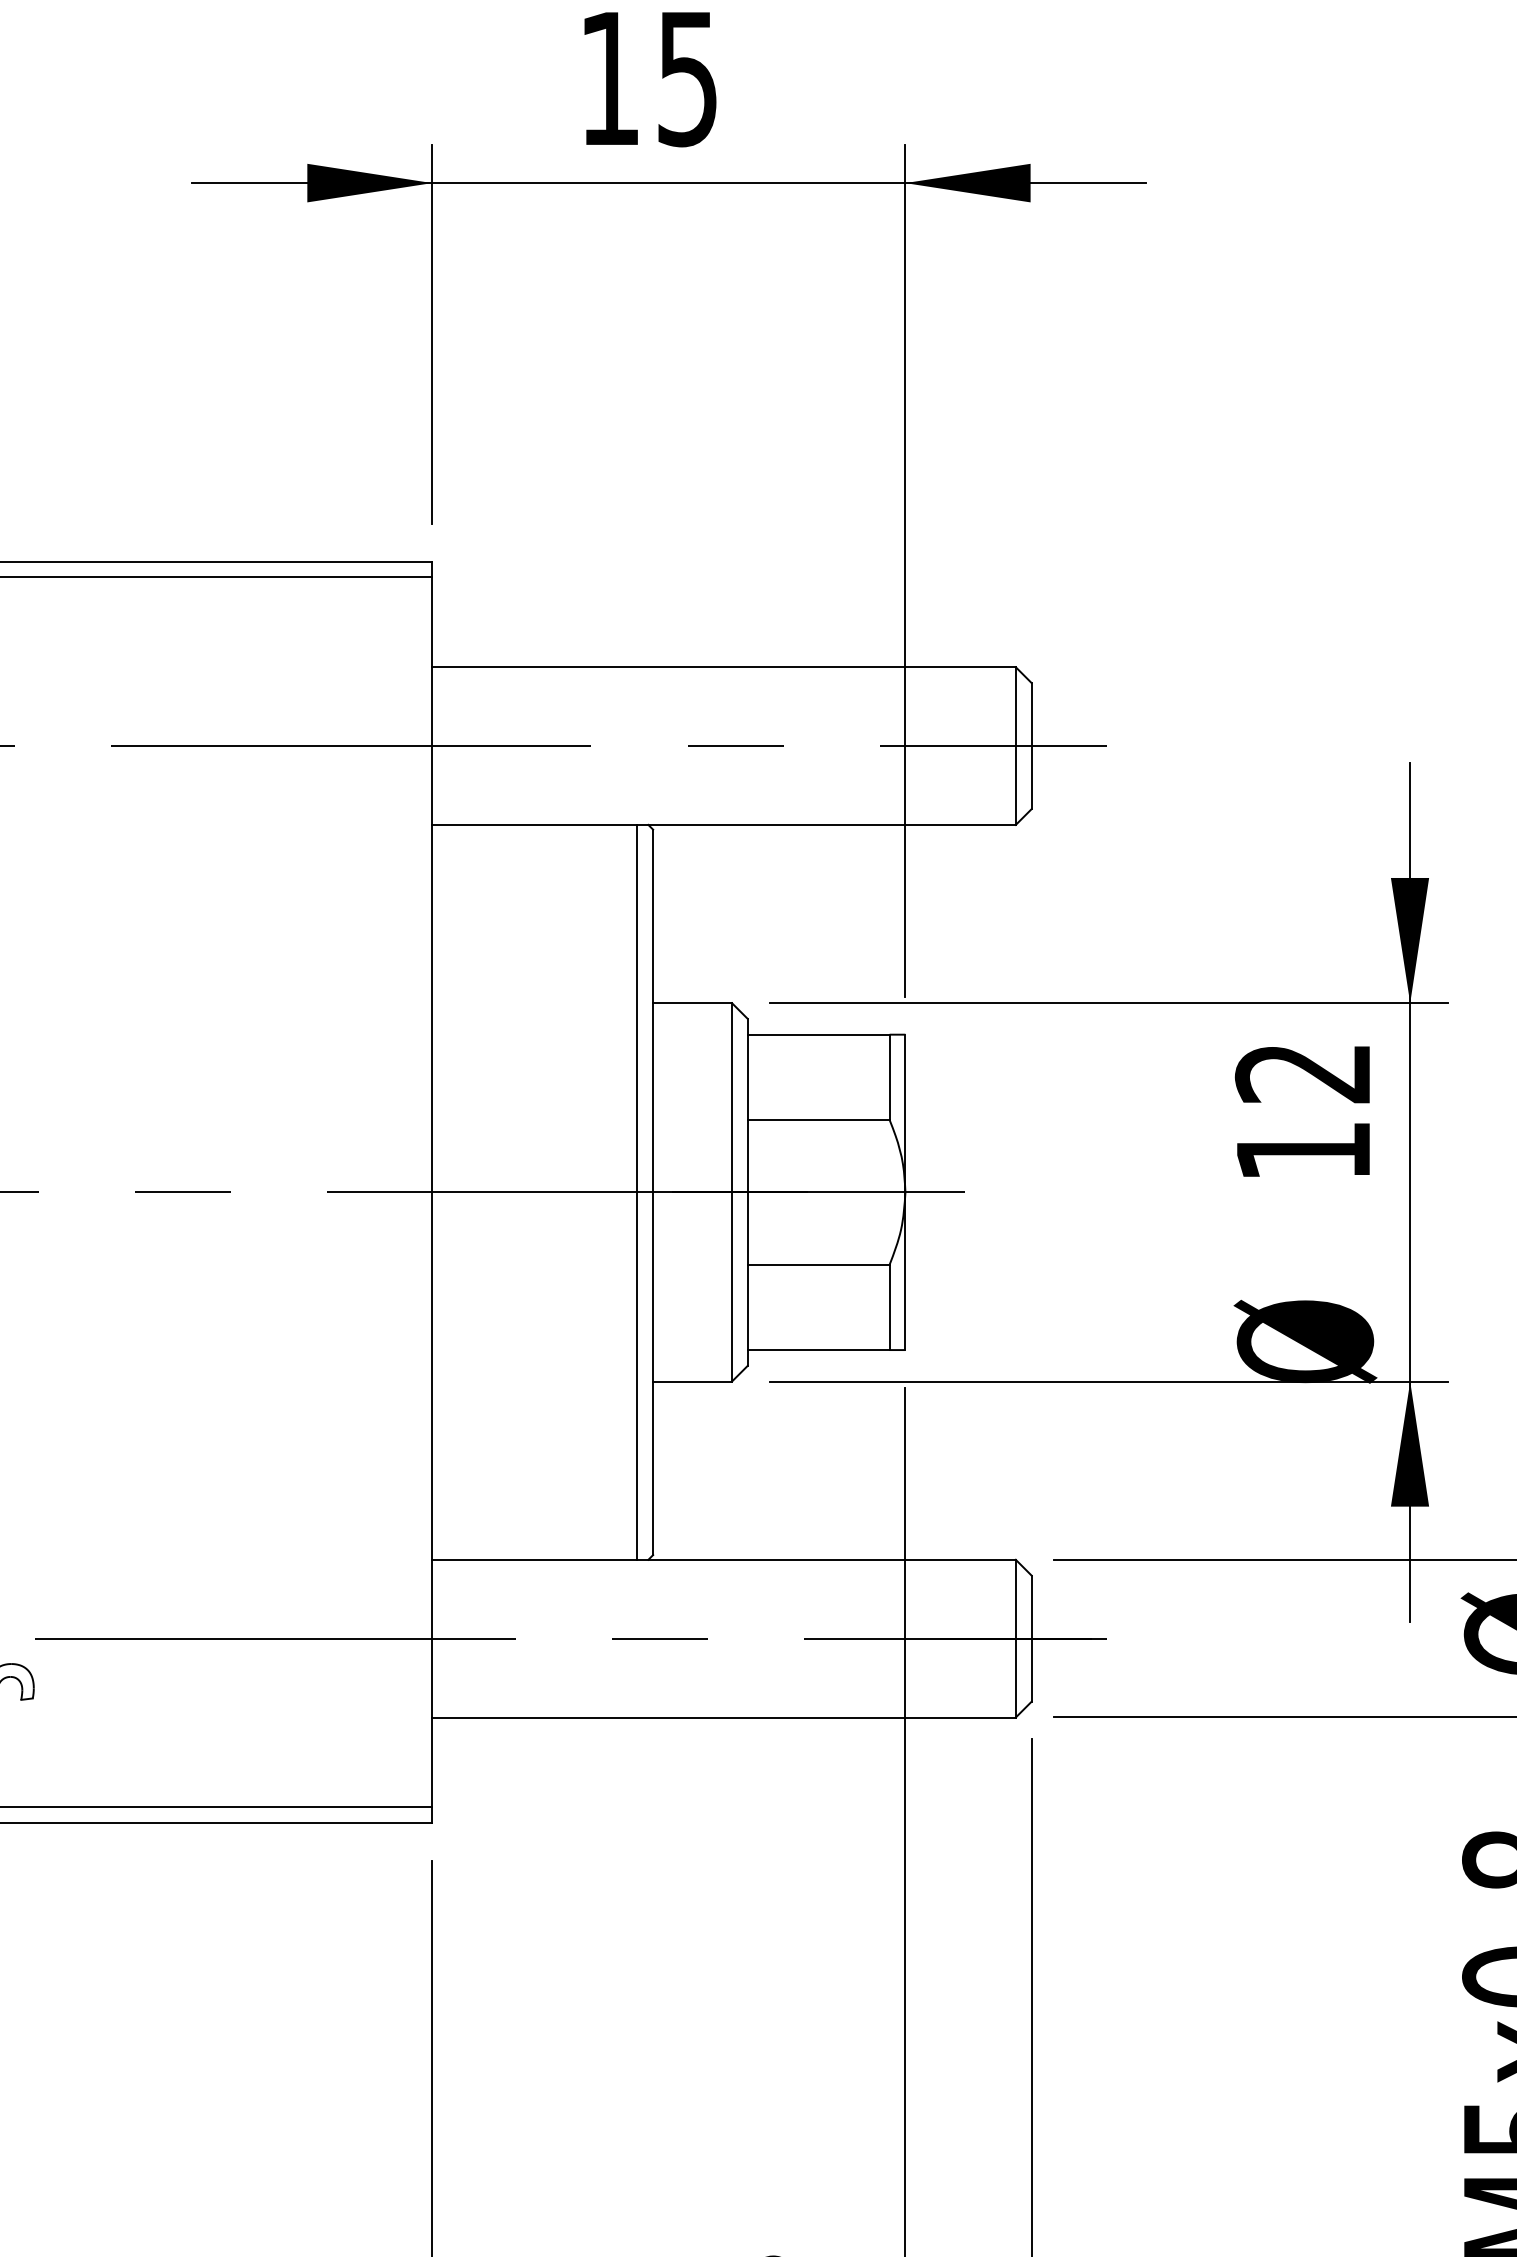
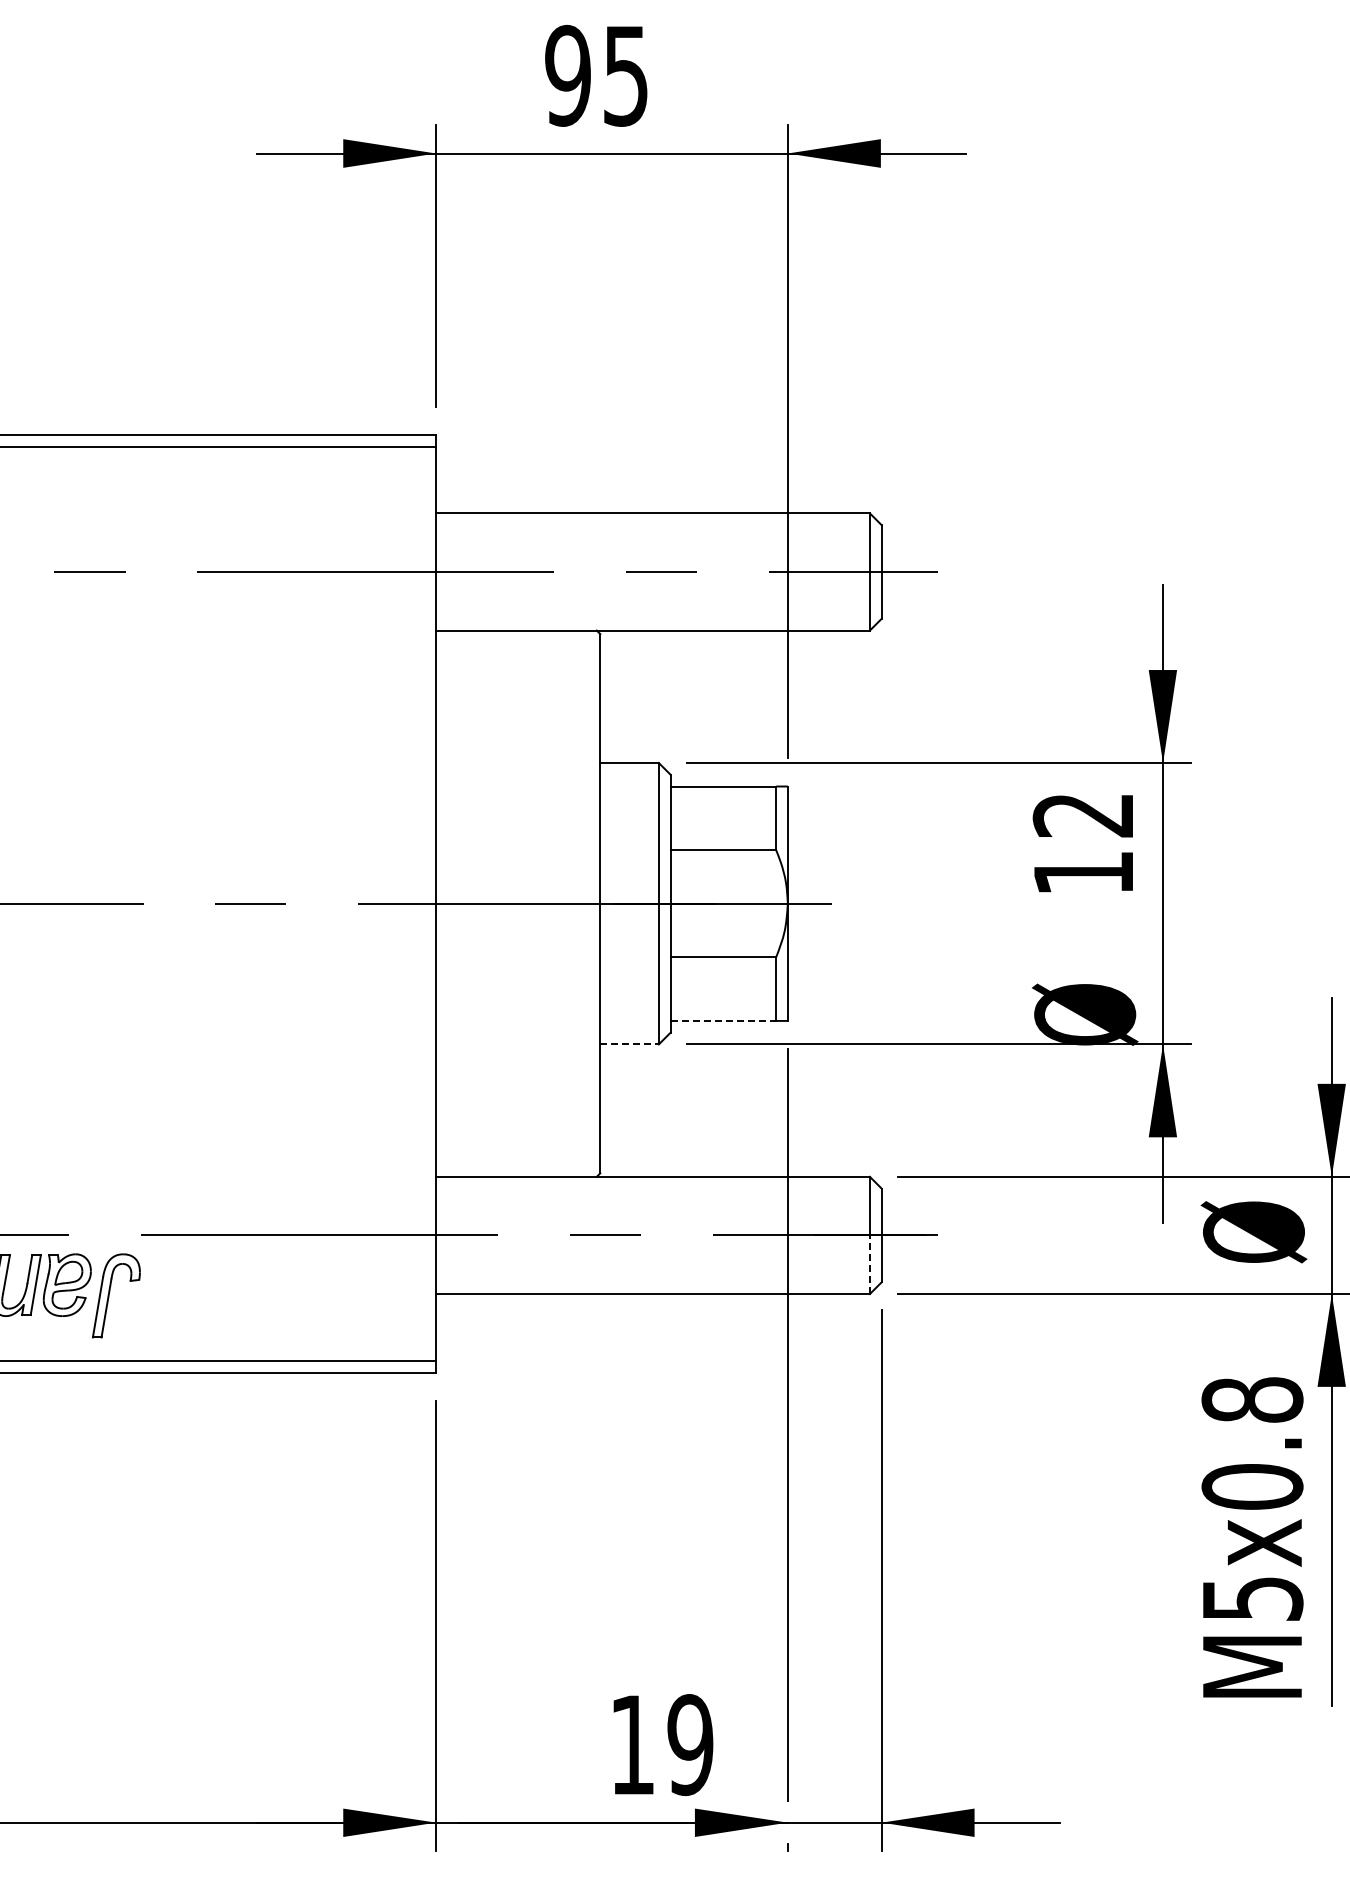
text: (609, 78) -> (567, 75), 15 -> 95
line: (637, 1192) -> (588, 903), removed
line: (818, 1349) -> (723, 1020), solid -> dashed
line: (693, 1381) -> (630, 1044), solid -> dashed
line: (1015, 1677) -> (869, 1264), solid -> dashed

